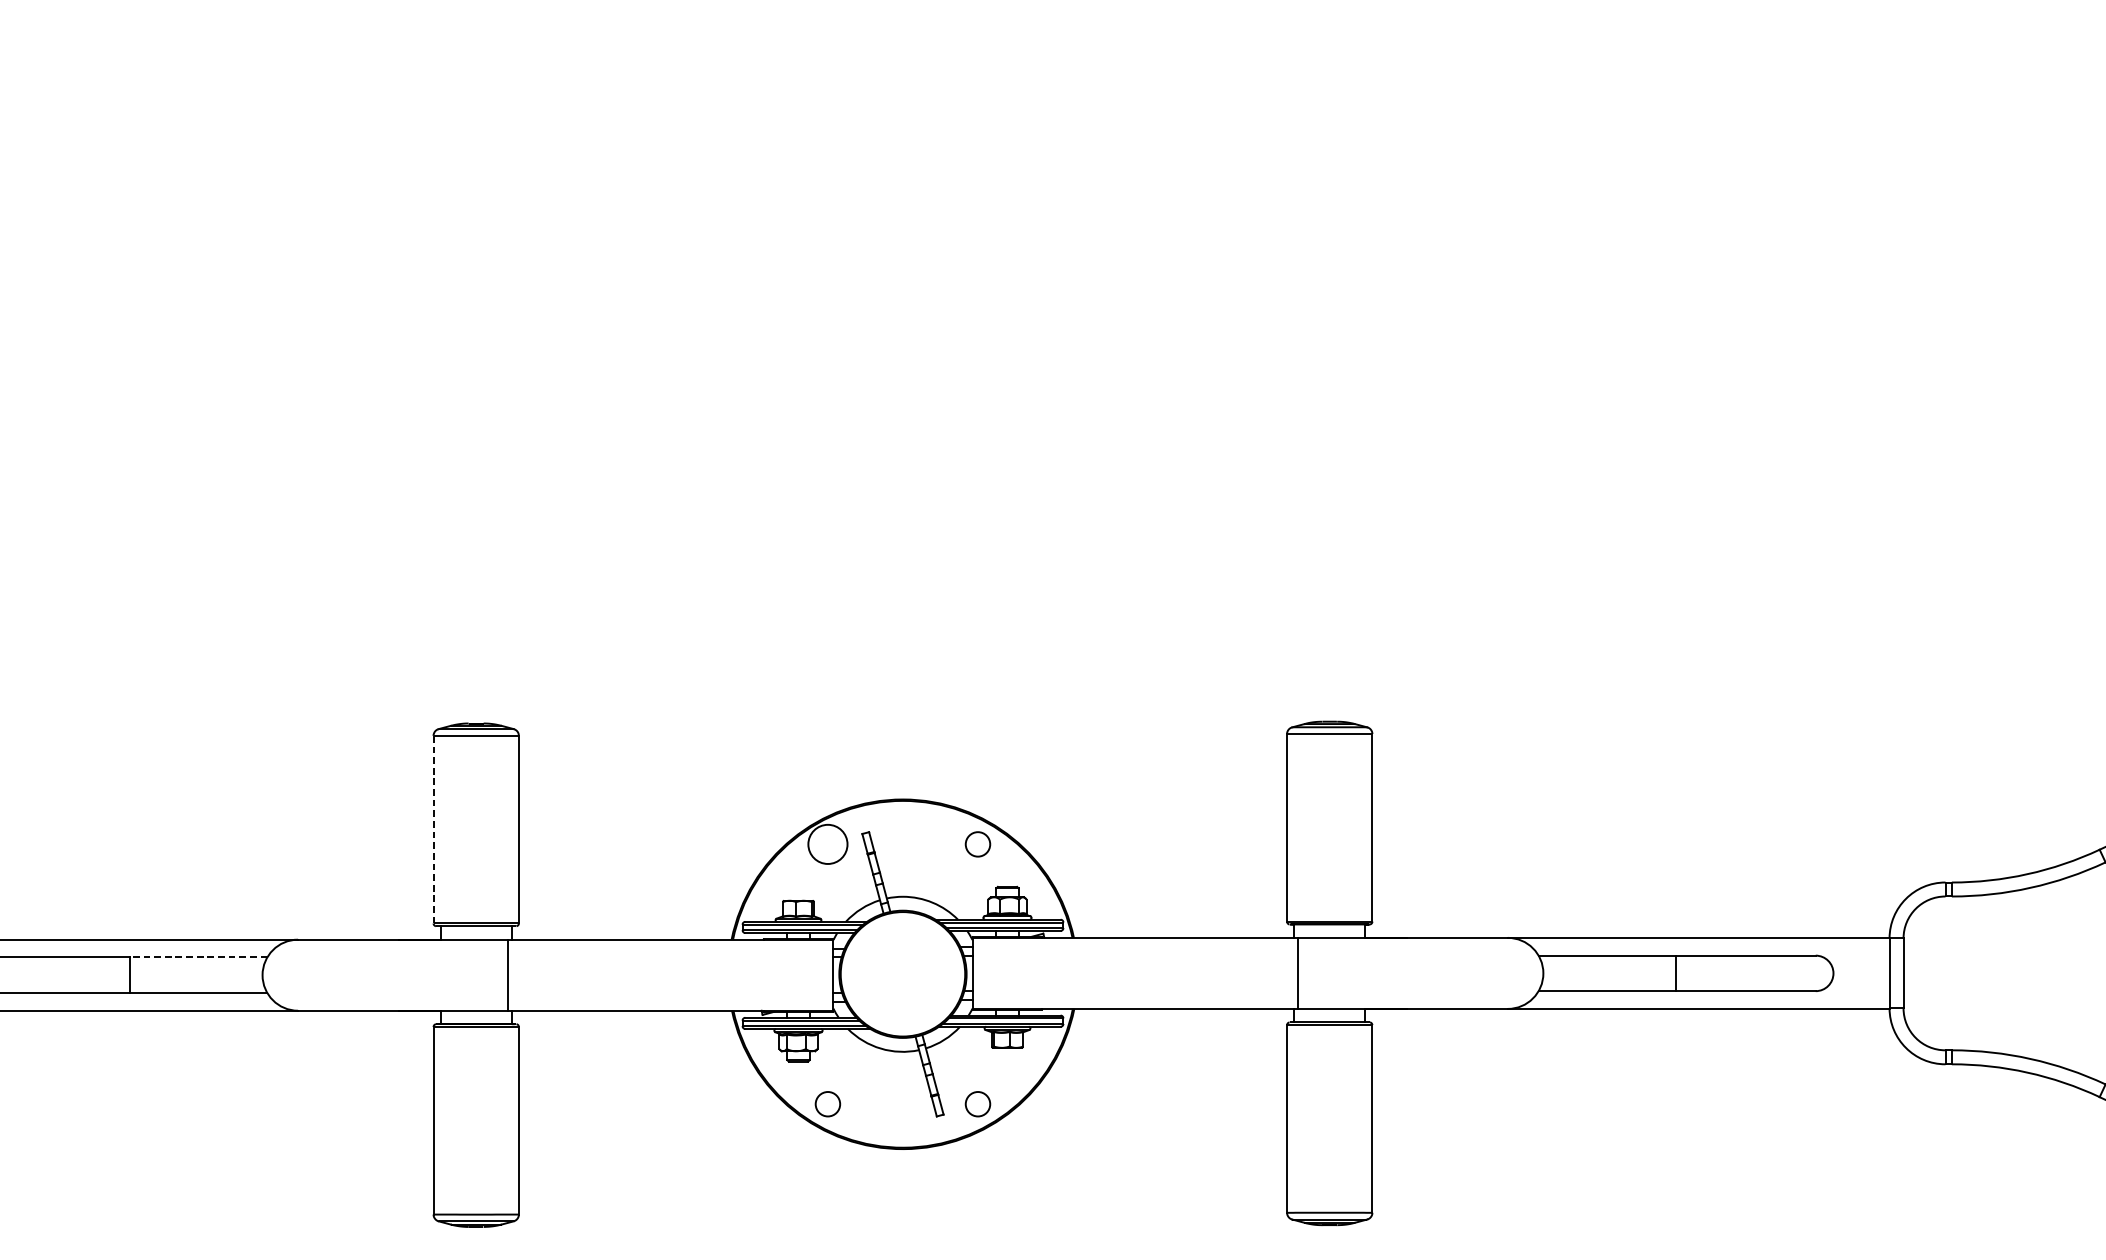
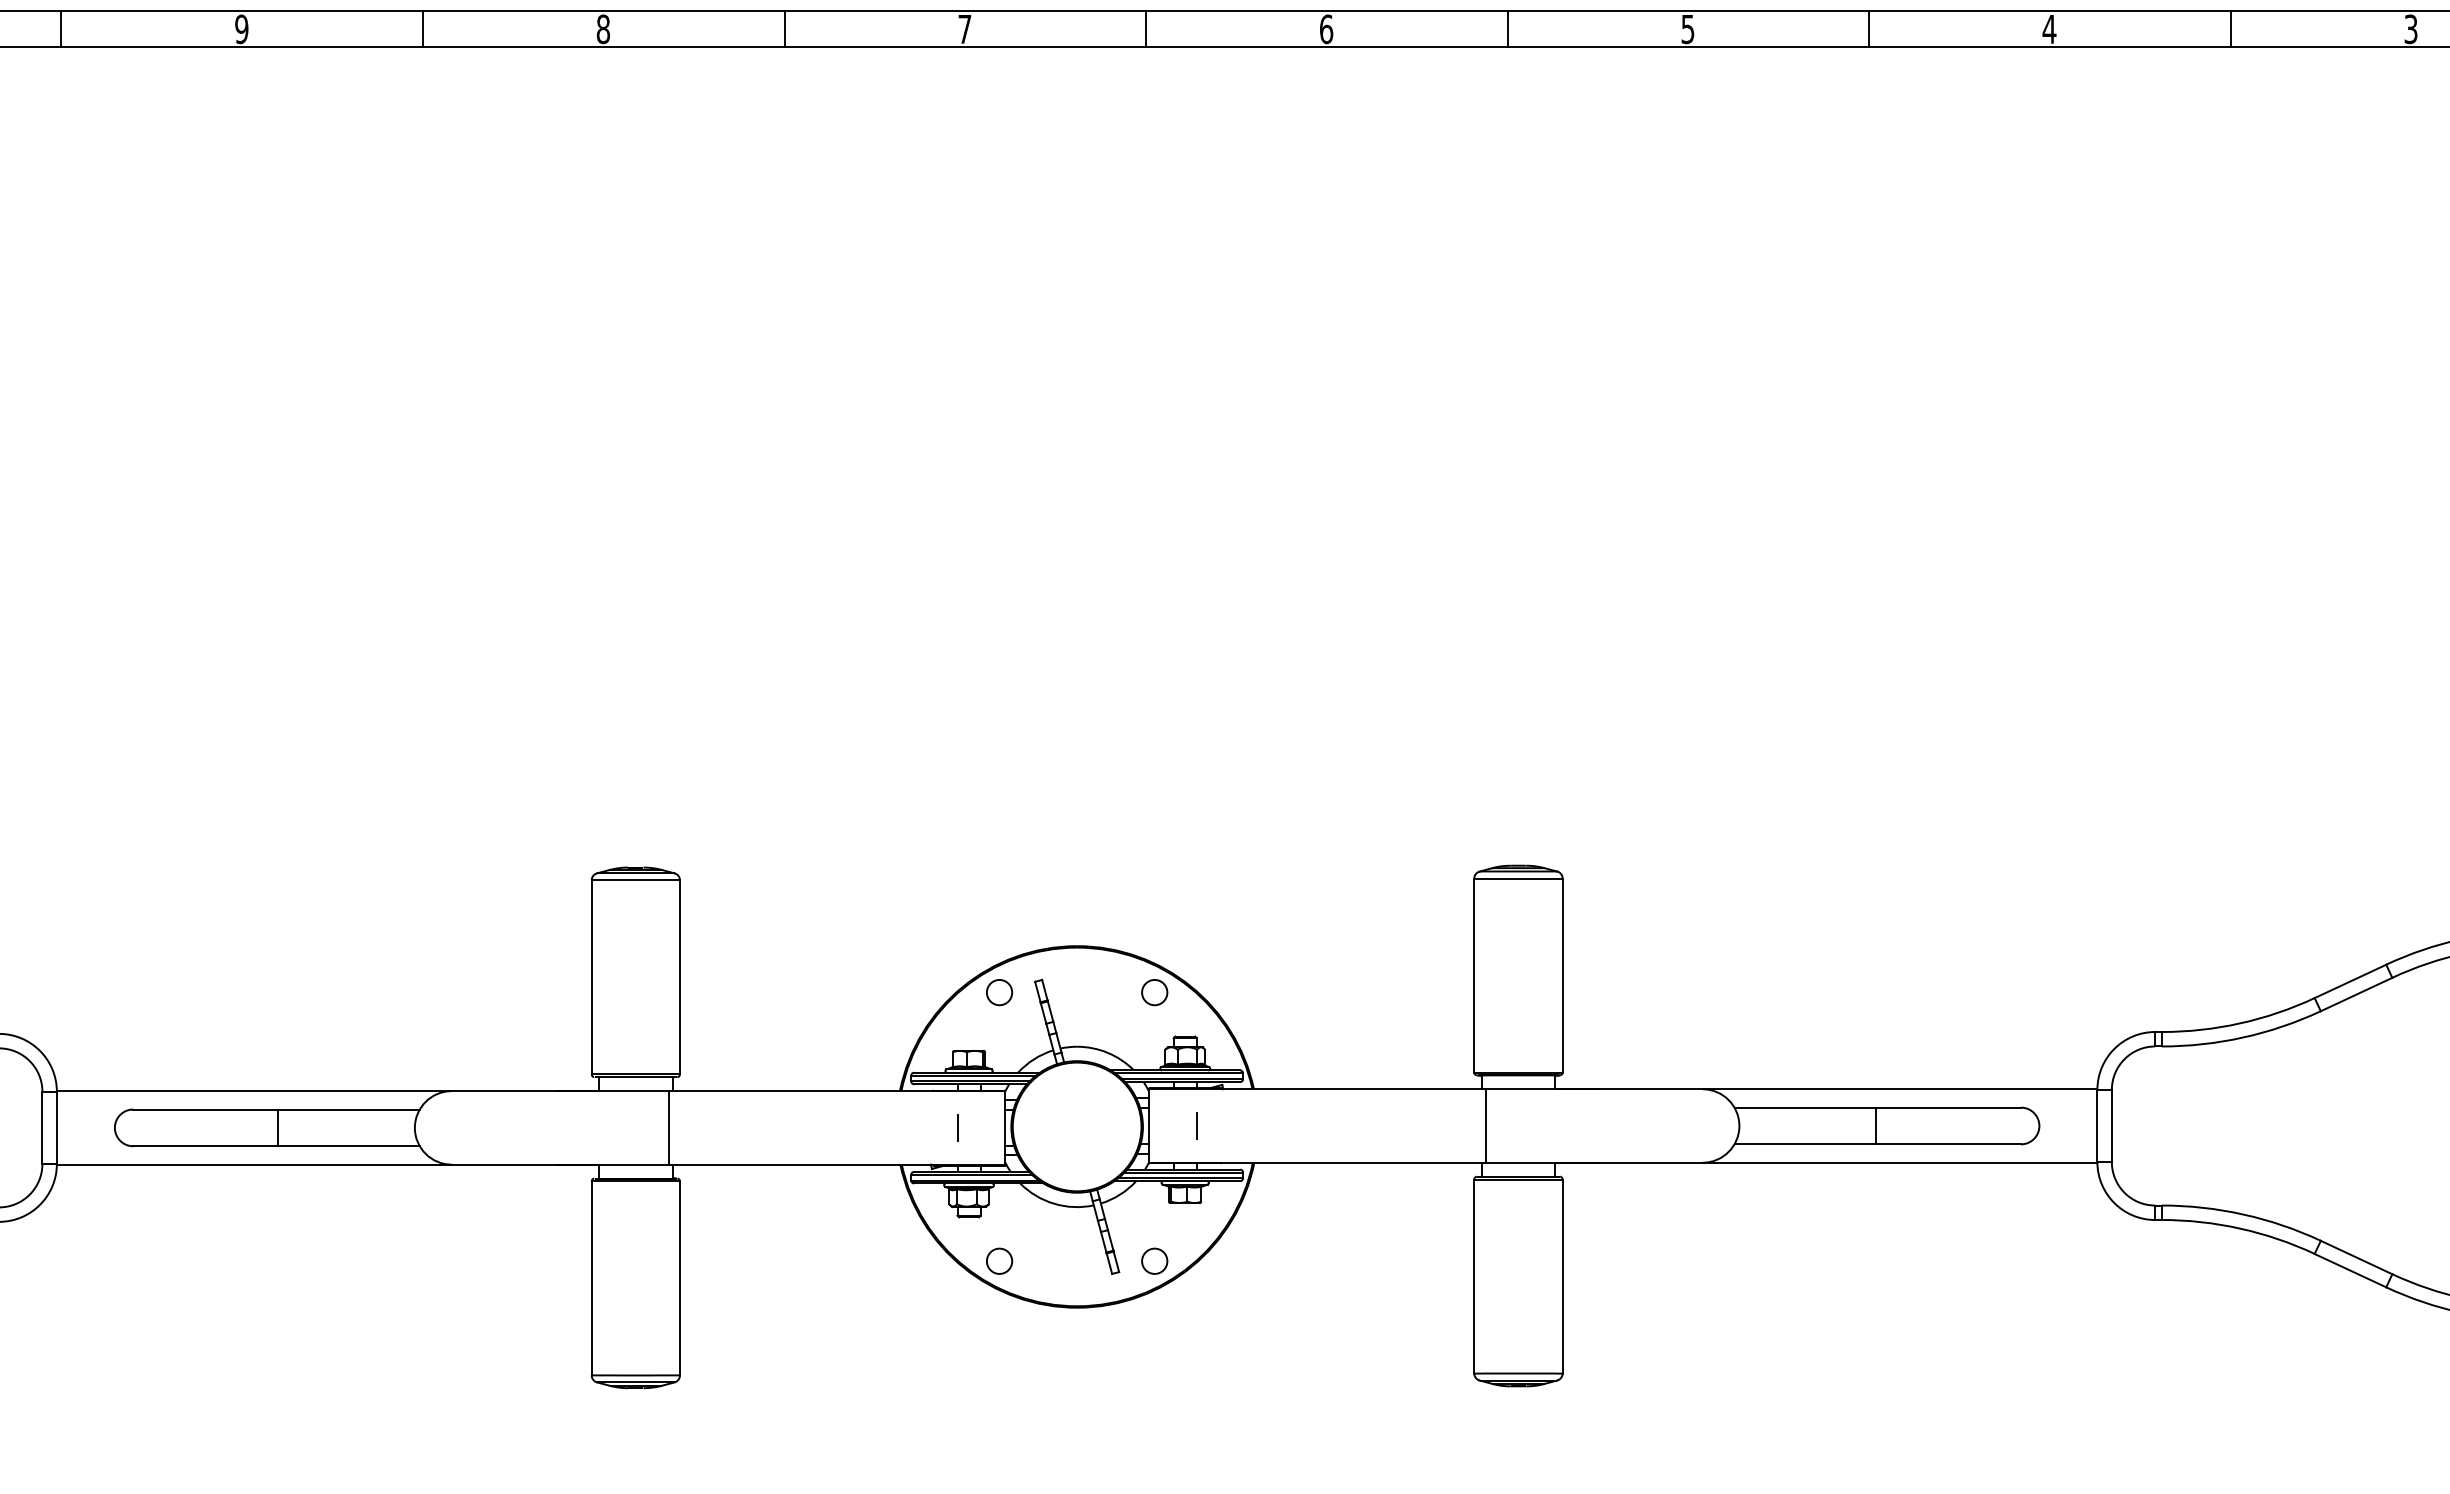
line: (433, 829) -> (591, 977), dashed -> solid
circle: (827, 844) -> (999, 992), size x0.62
line: (198, 957) -> (348, 1109), dashed -> solid
line: (1018, 972) -> (1196, 1125), added
line: (787, 974) -> (957, 1127), added

